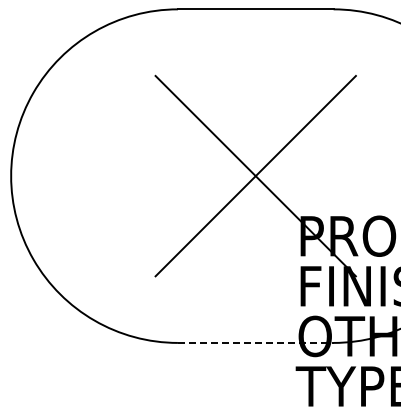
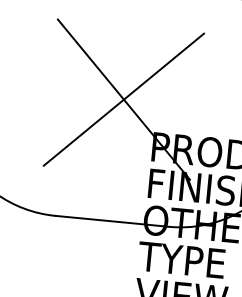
line: (255, 342) -> (112, 221), dashed -> solid

